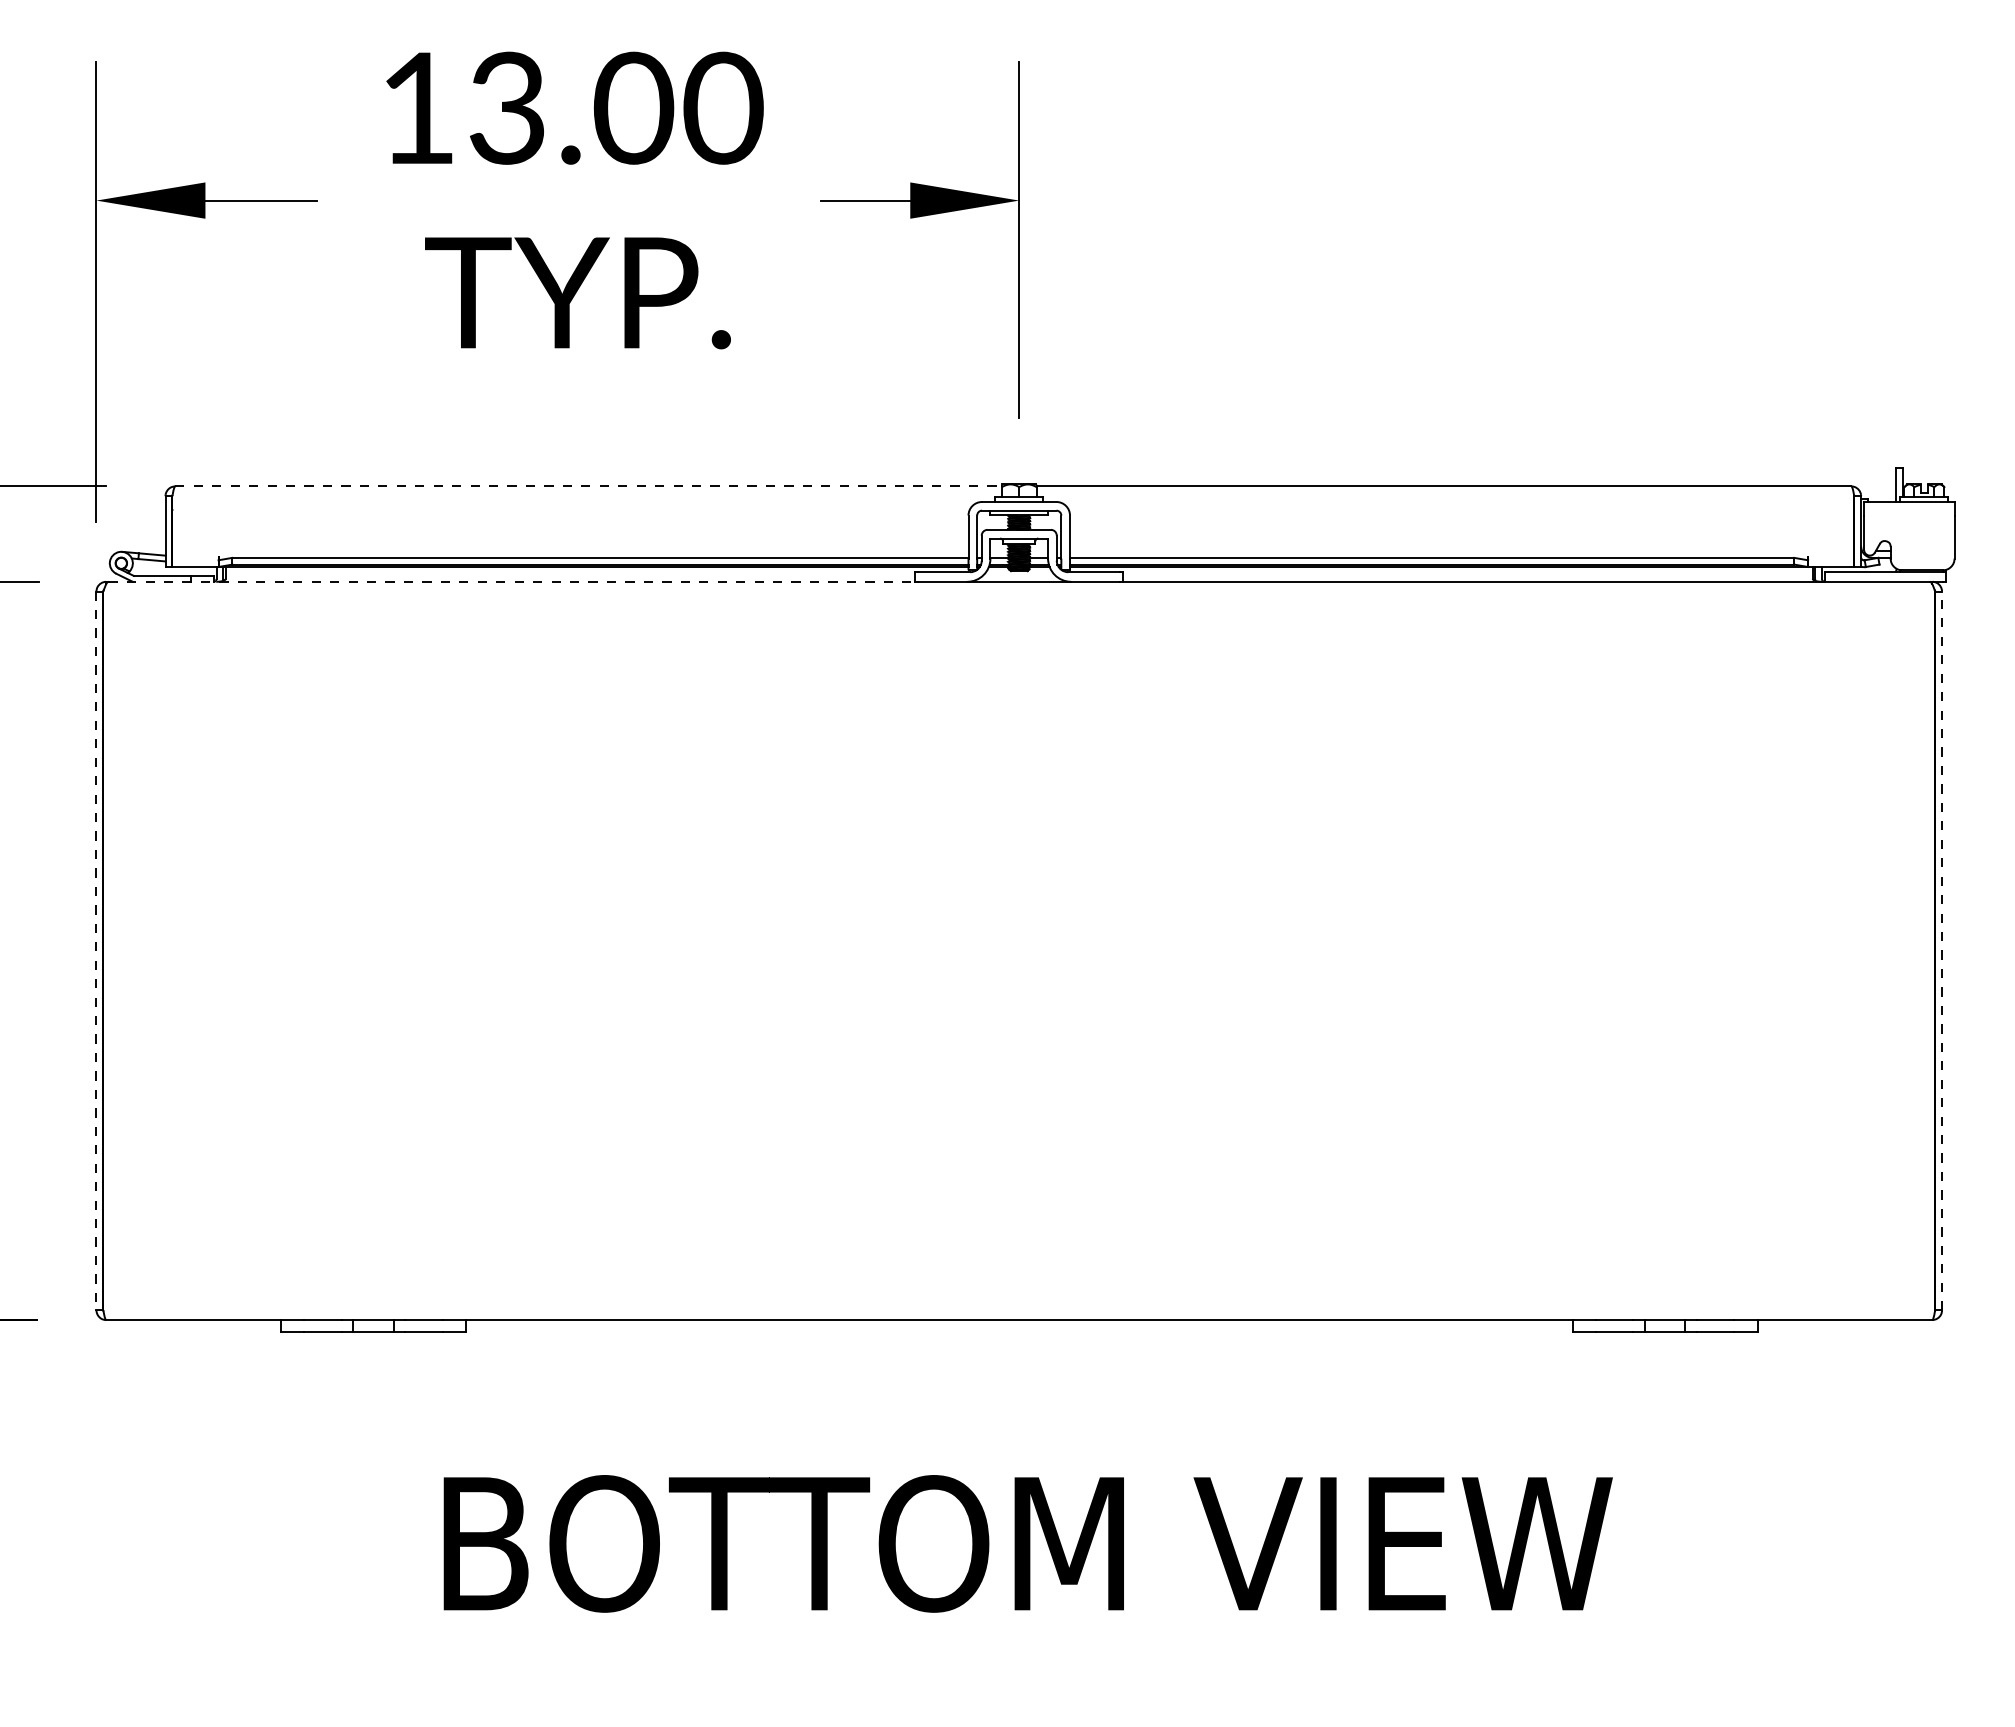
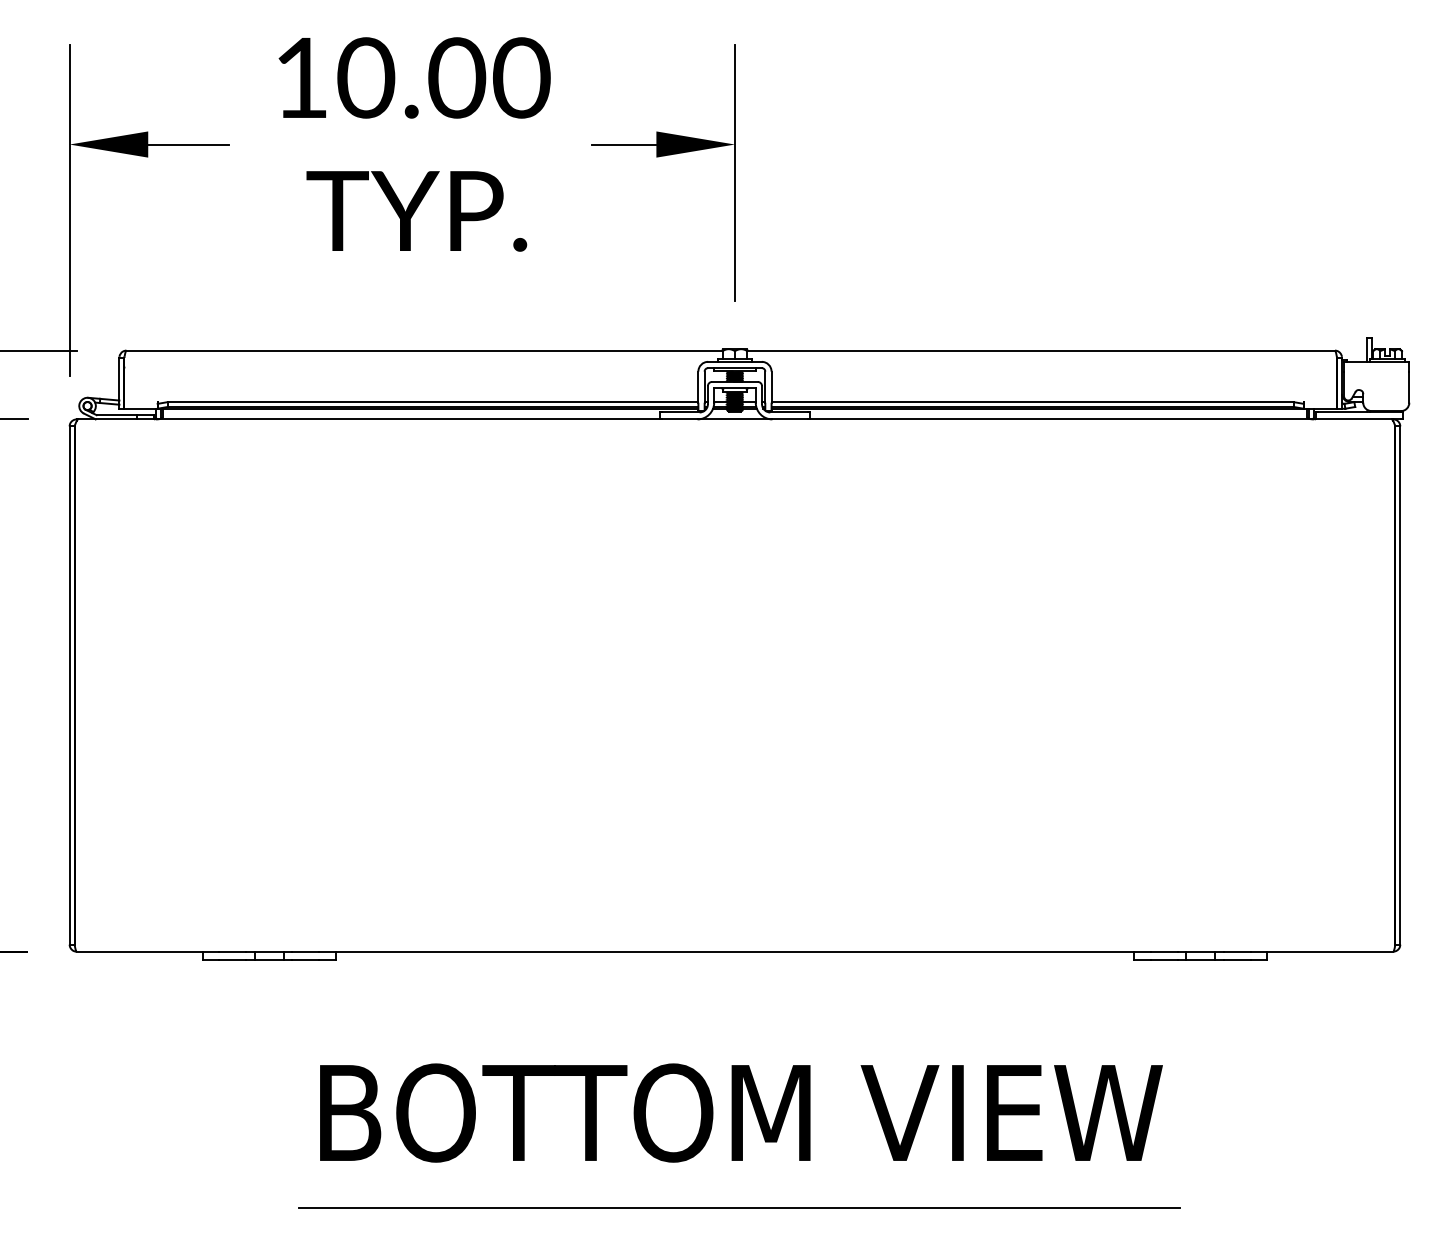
text: (507, 107) -> (365, 77), 13.00 -> 10.00
line: (589, 486) -> (425, 350), dashed -> solid
line: (512, 581) -> (369, 419), dashed -> solid
line: (1942, 950) -> (1400, 685), dashed -> solid
line: (96, 951) -> (69, 685), dashed -> solid
line: (1025, 1675) -> (739, 1207), added

